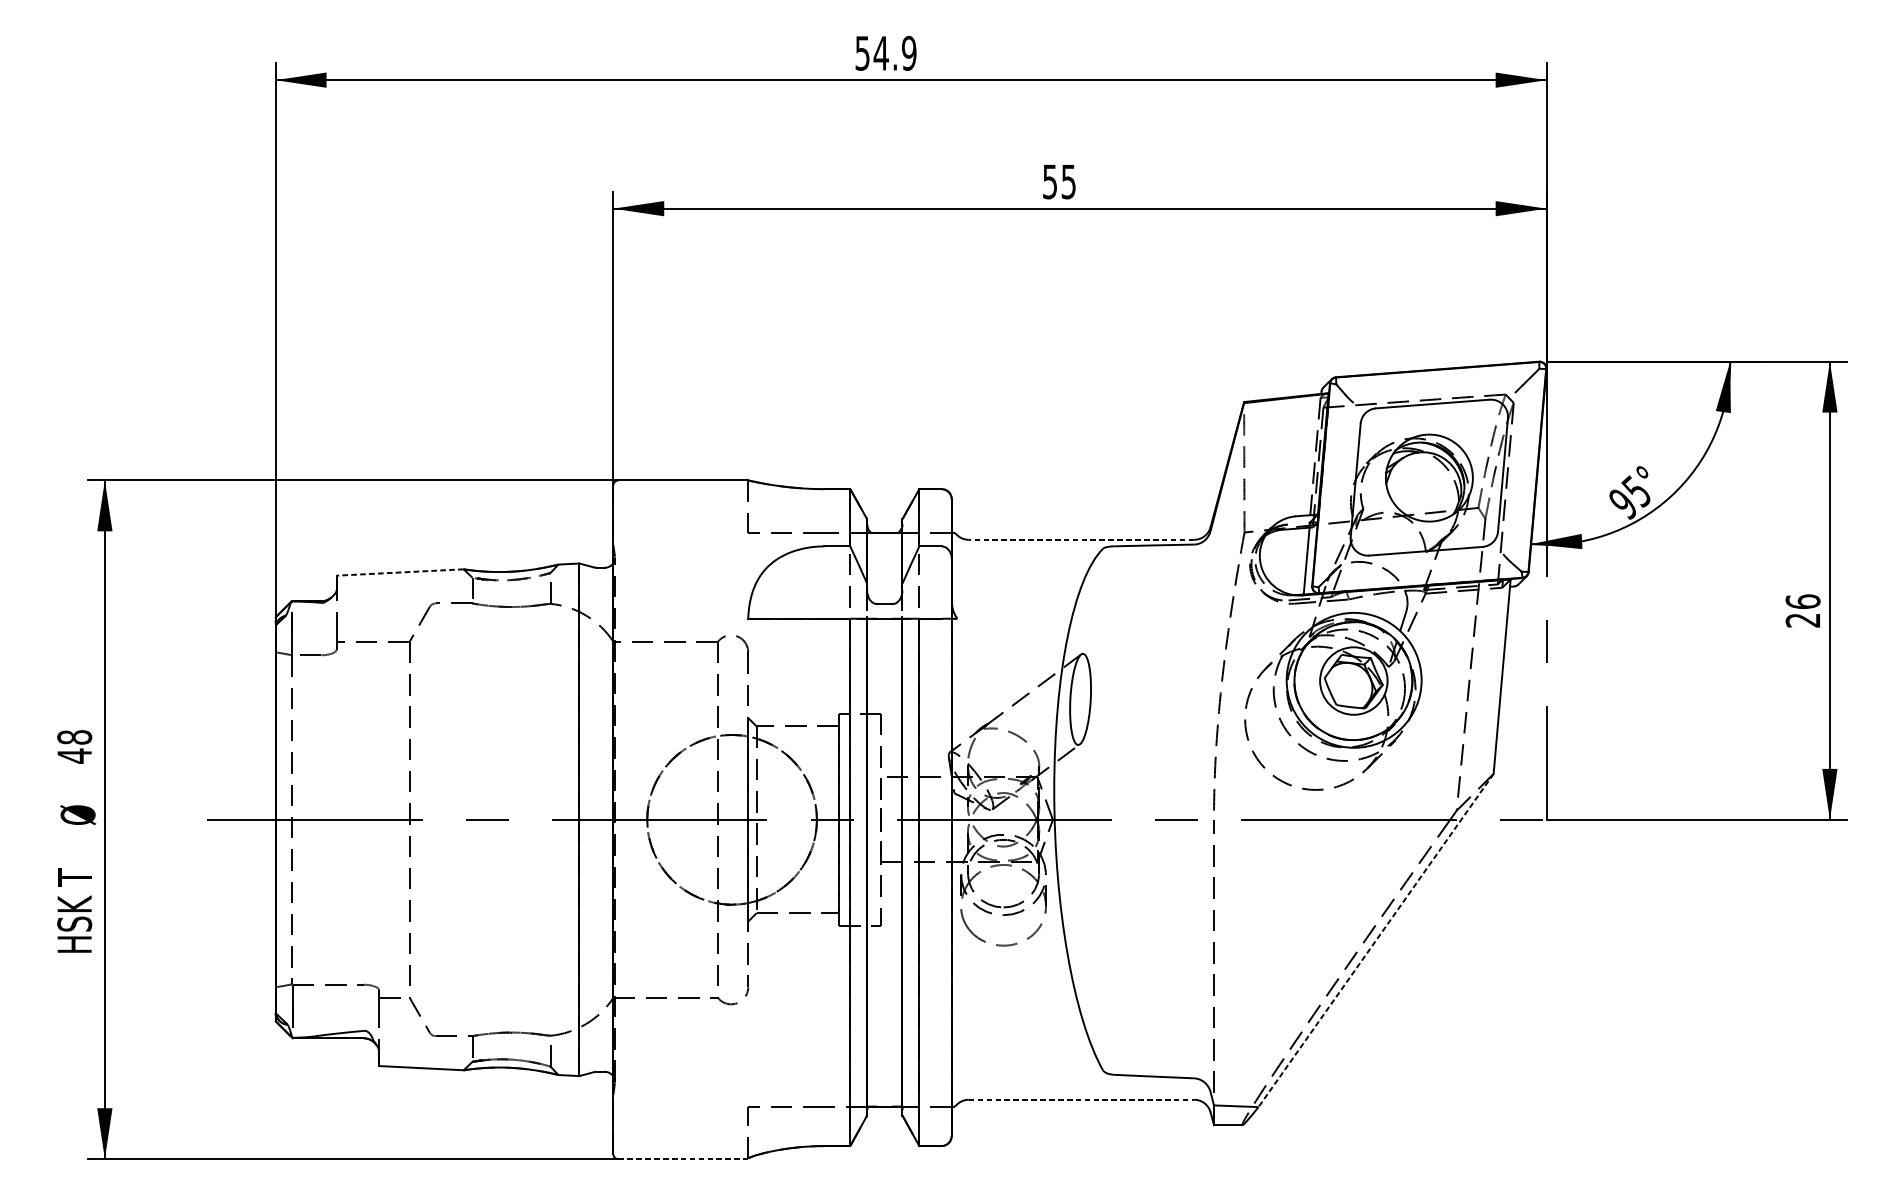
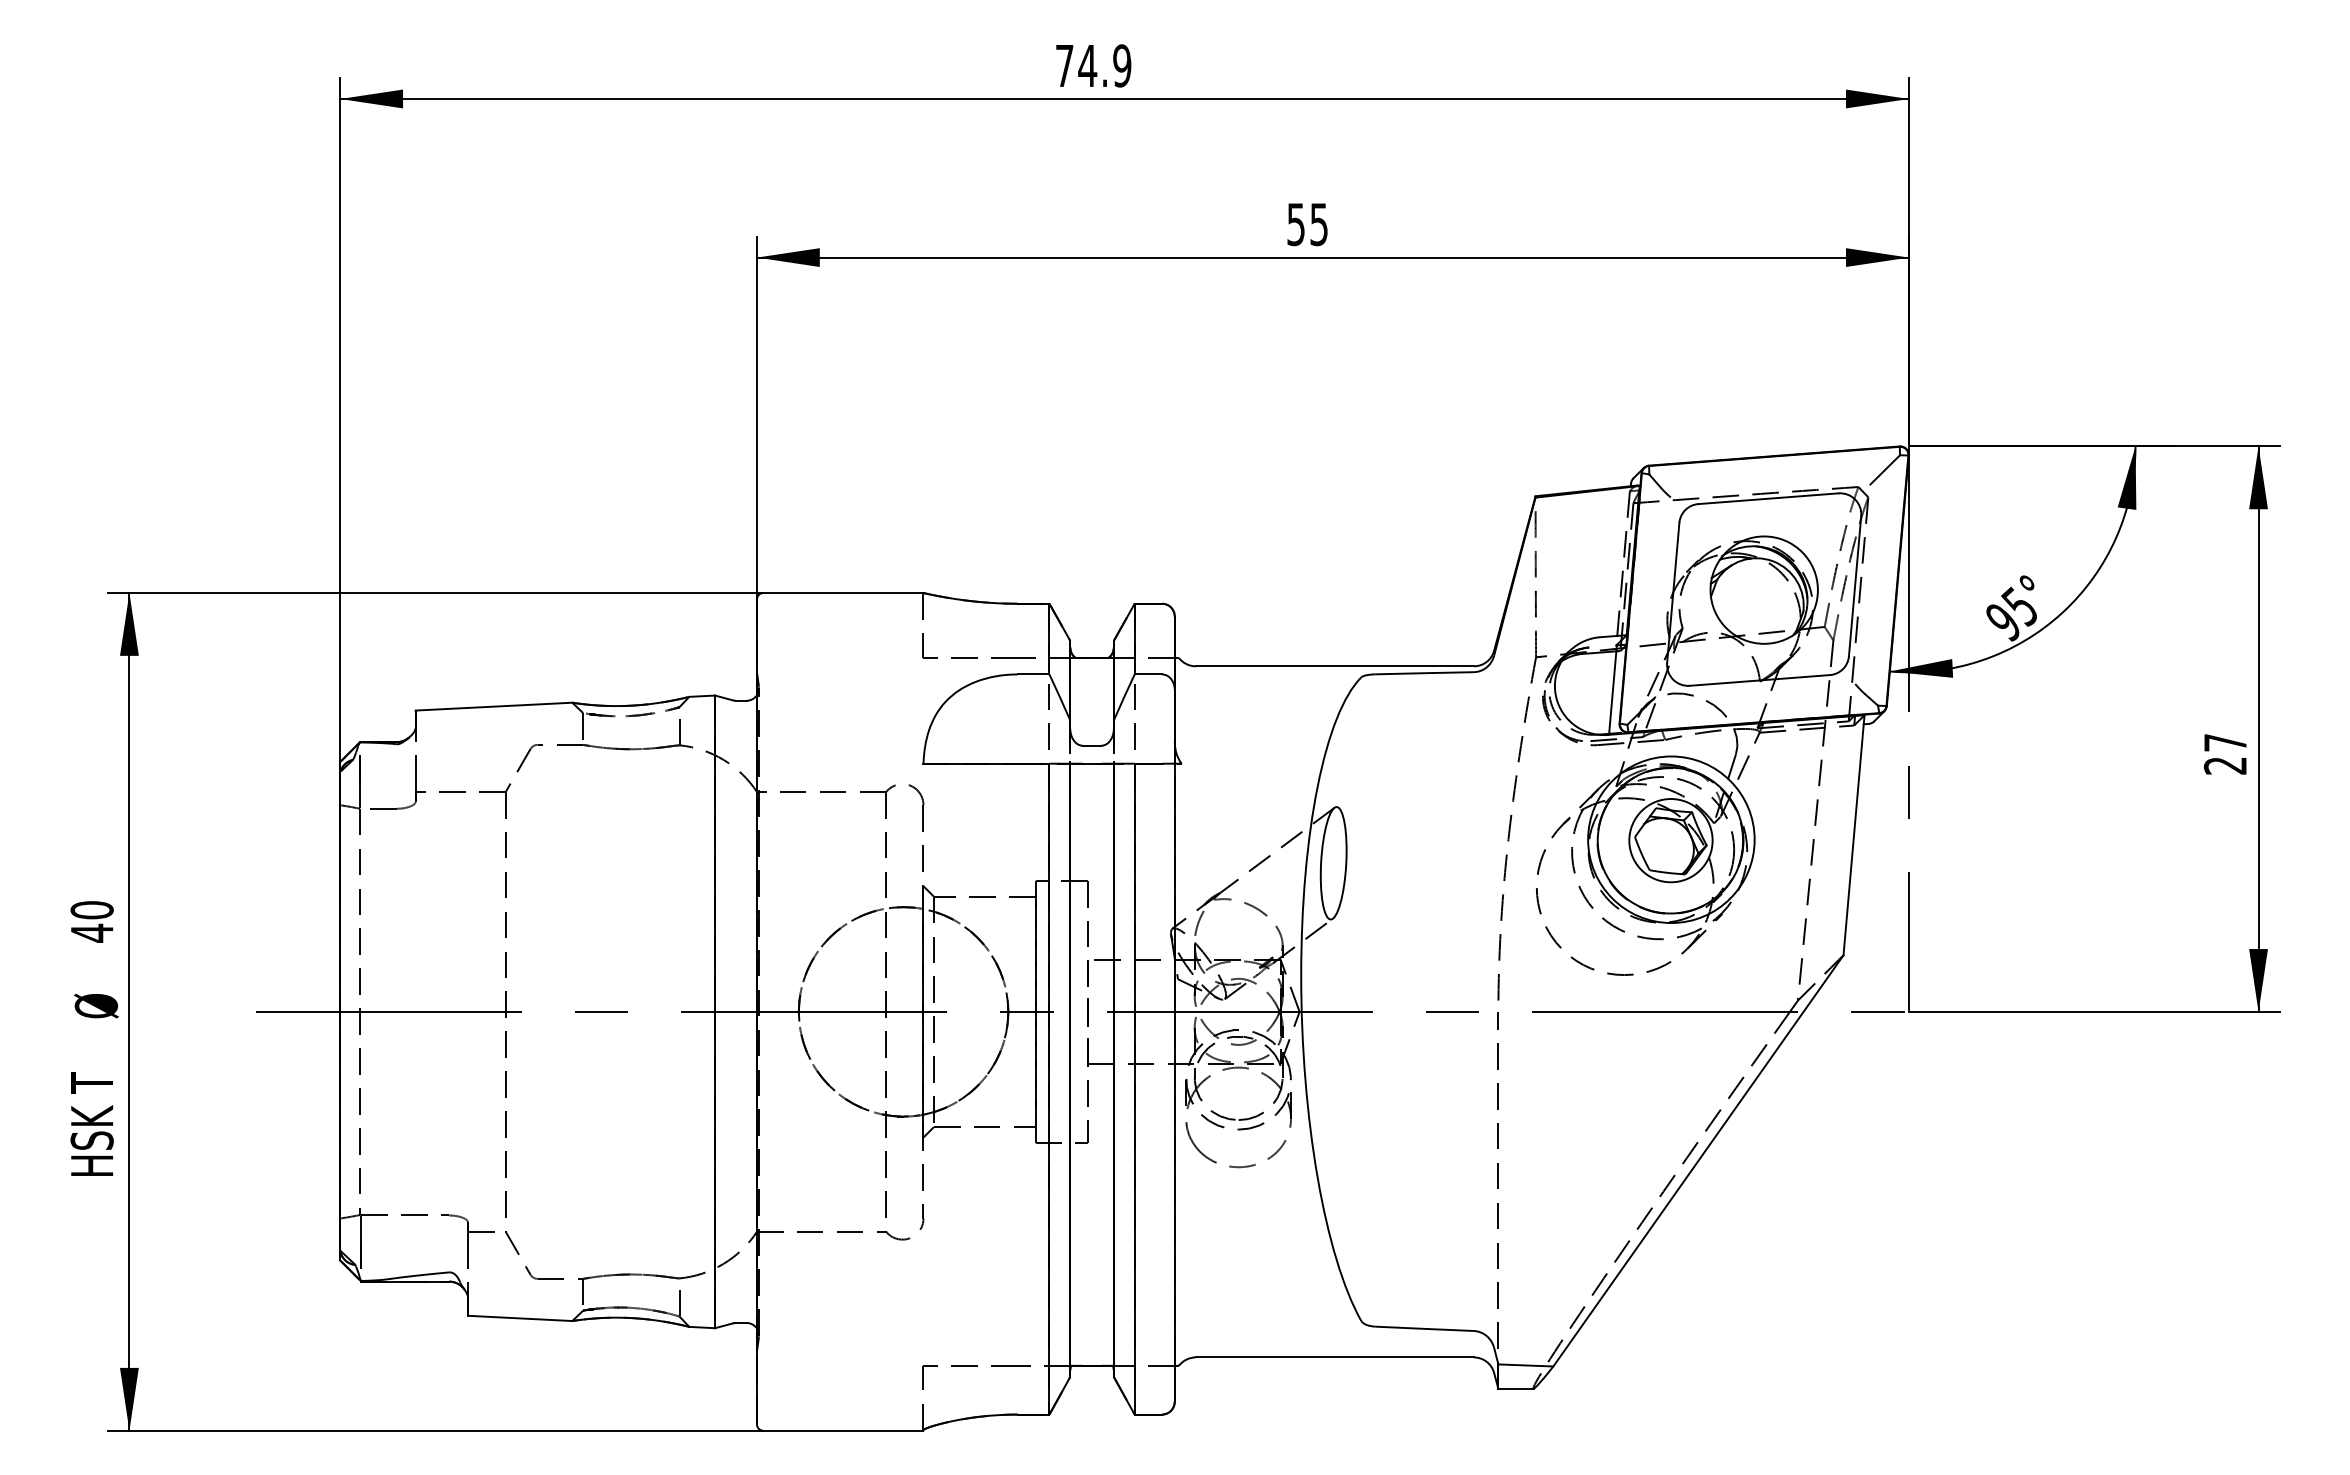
text: (862, 53) -> (1064, 66), 54.9 -> 74.9
line: (1081, 539) -> (1334, 666), dashed -> solid
line: (399, 572) -> (493, 706), dashed -> solid
text: (1803, 601) -> (2225, 742), 26 -> 27
text: (74, 737) -> (91, 910), 48 -> 40
line: (1376, 940) -> (1698, 1160), dashed -> solid
line: (1082, 1099) -> (1335, 1357), dashed -> solid
line: (683, 1158) -> (843, 1430), dashed -> solid

